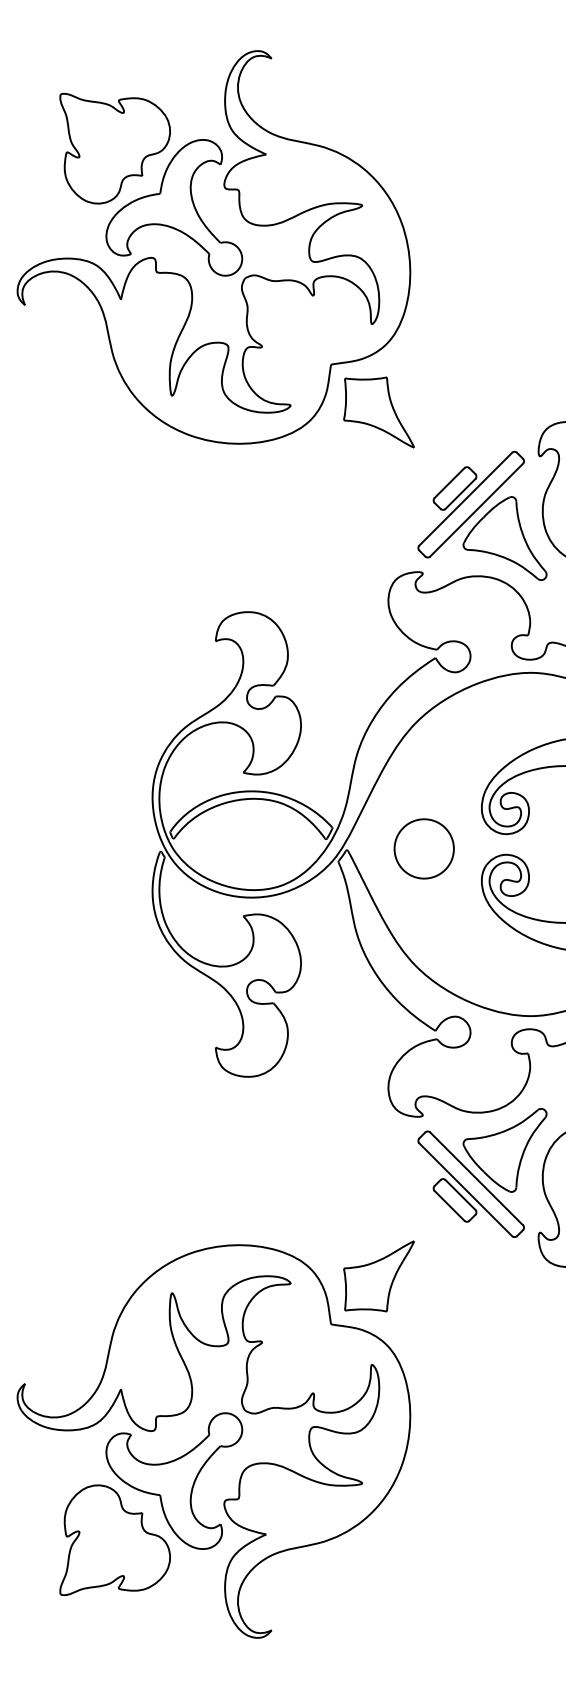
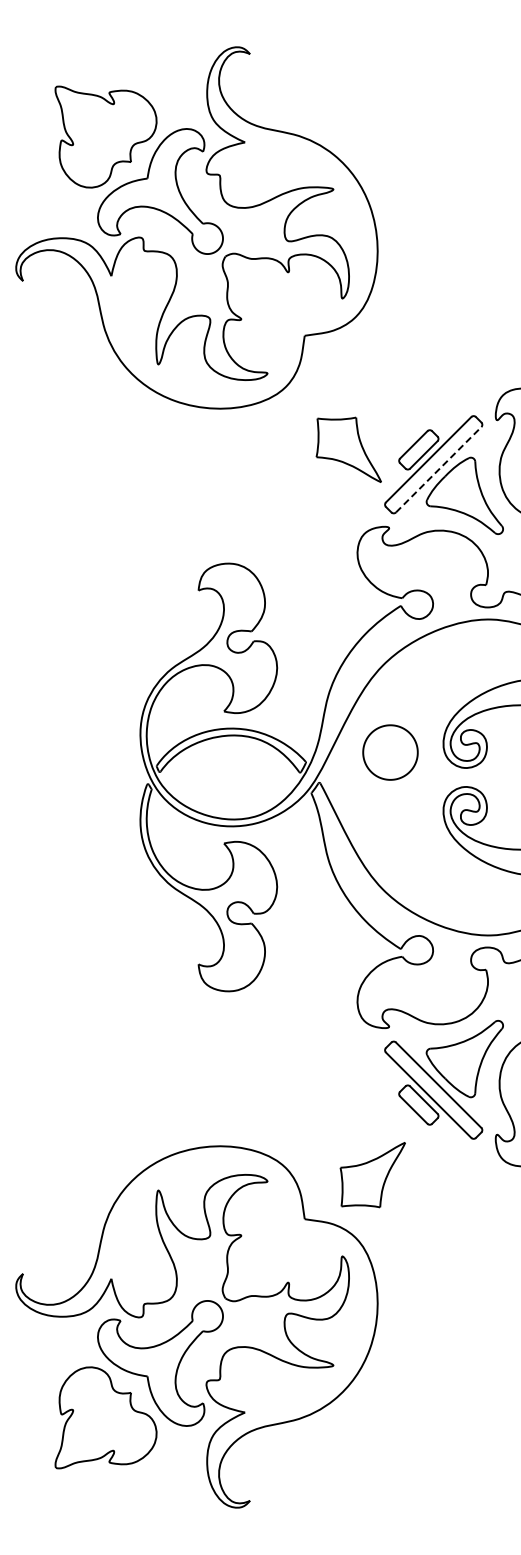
part: (378, 412) -> (348, 449), moved
line: (477, 509) -> (439, 469), solid -> dashed
part: (424, 848) -> (390, 752), moved
part: (378, 1276) -> (372, 1175), moved

